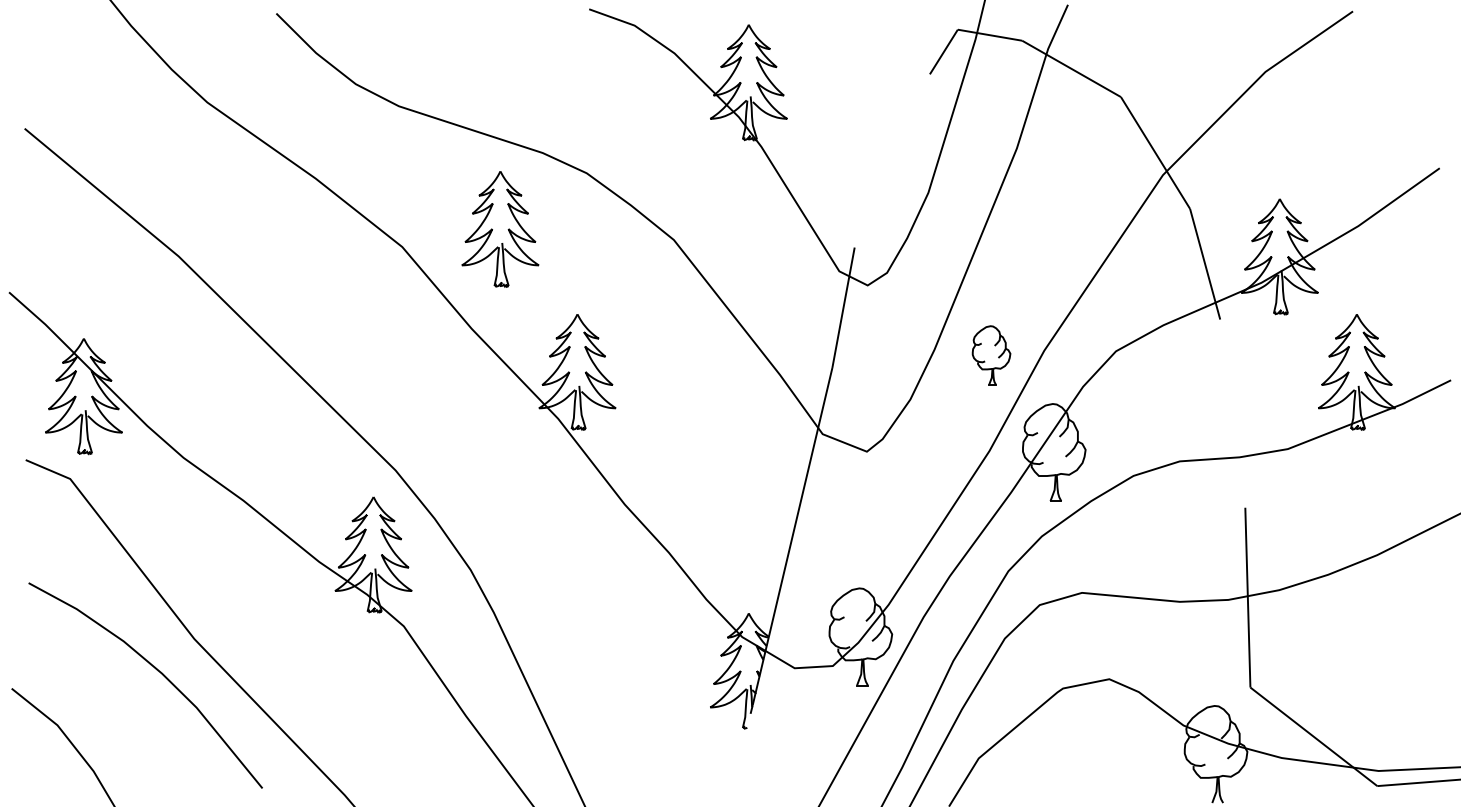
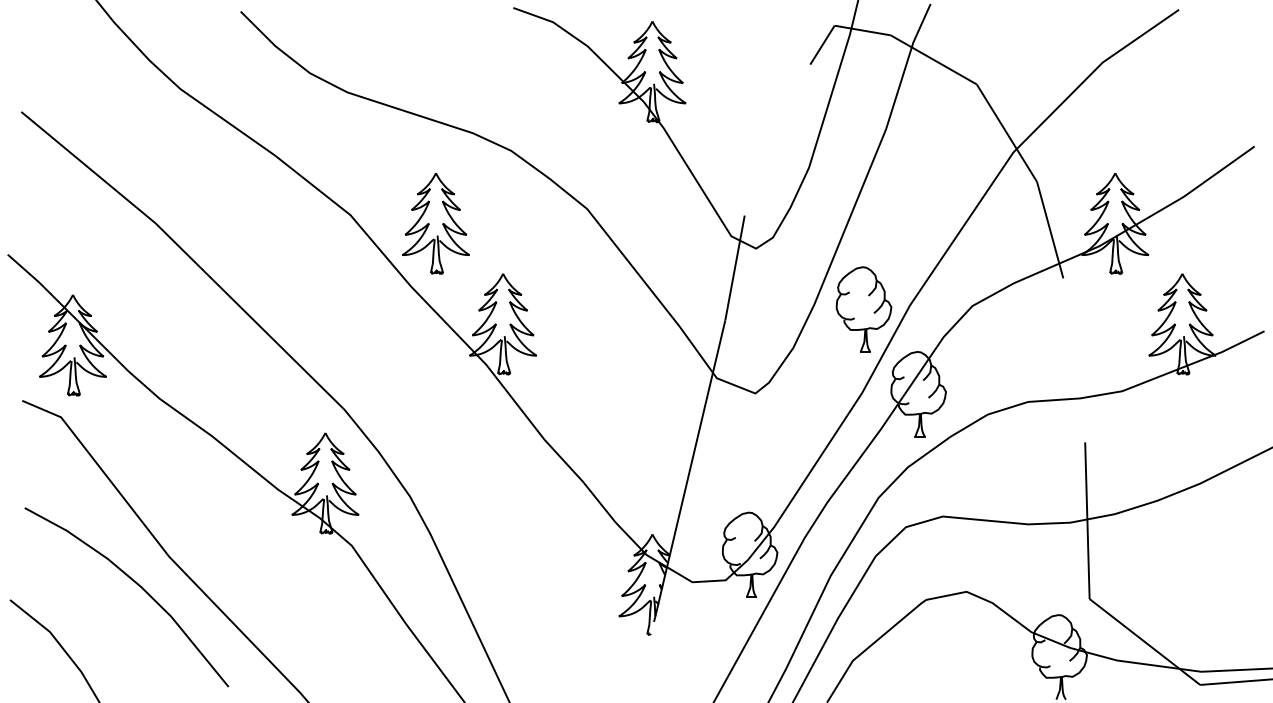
part: (499, 229) -> (435, 223), moved
part: (990, 355) -> (863, 309), size x1.67

